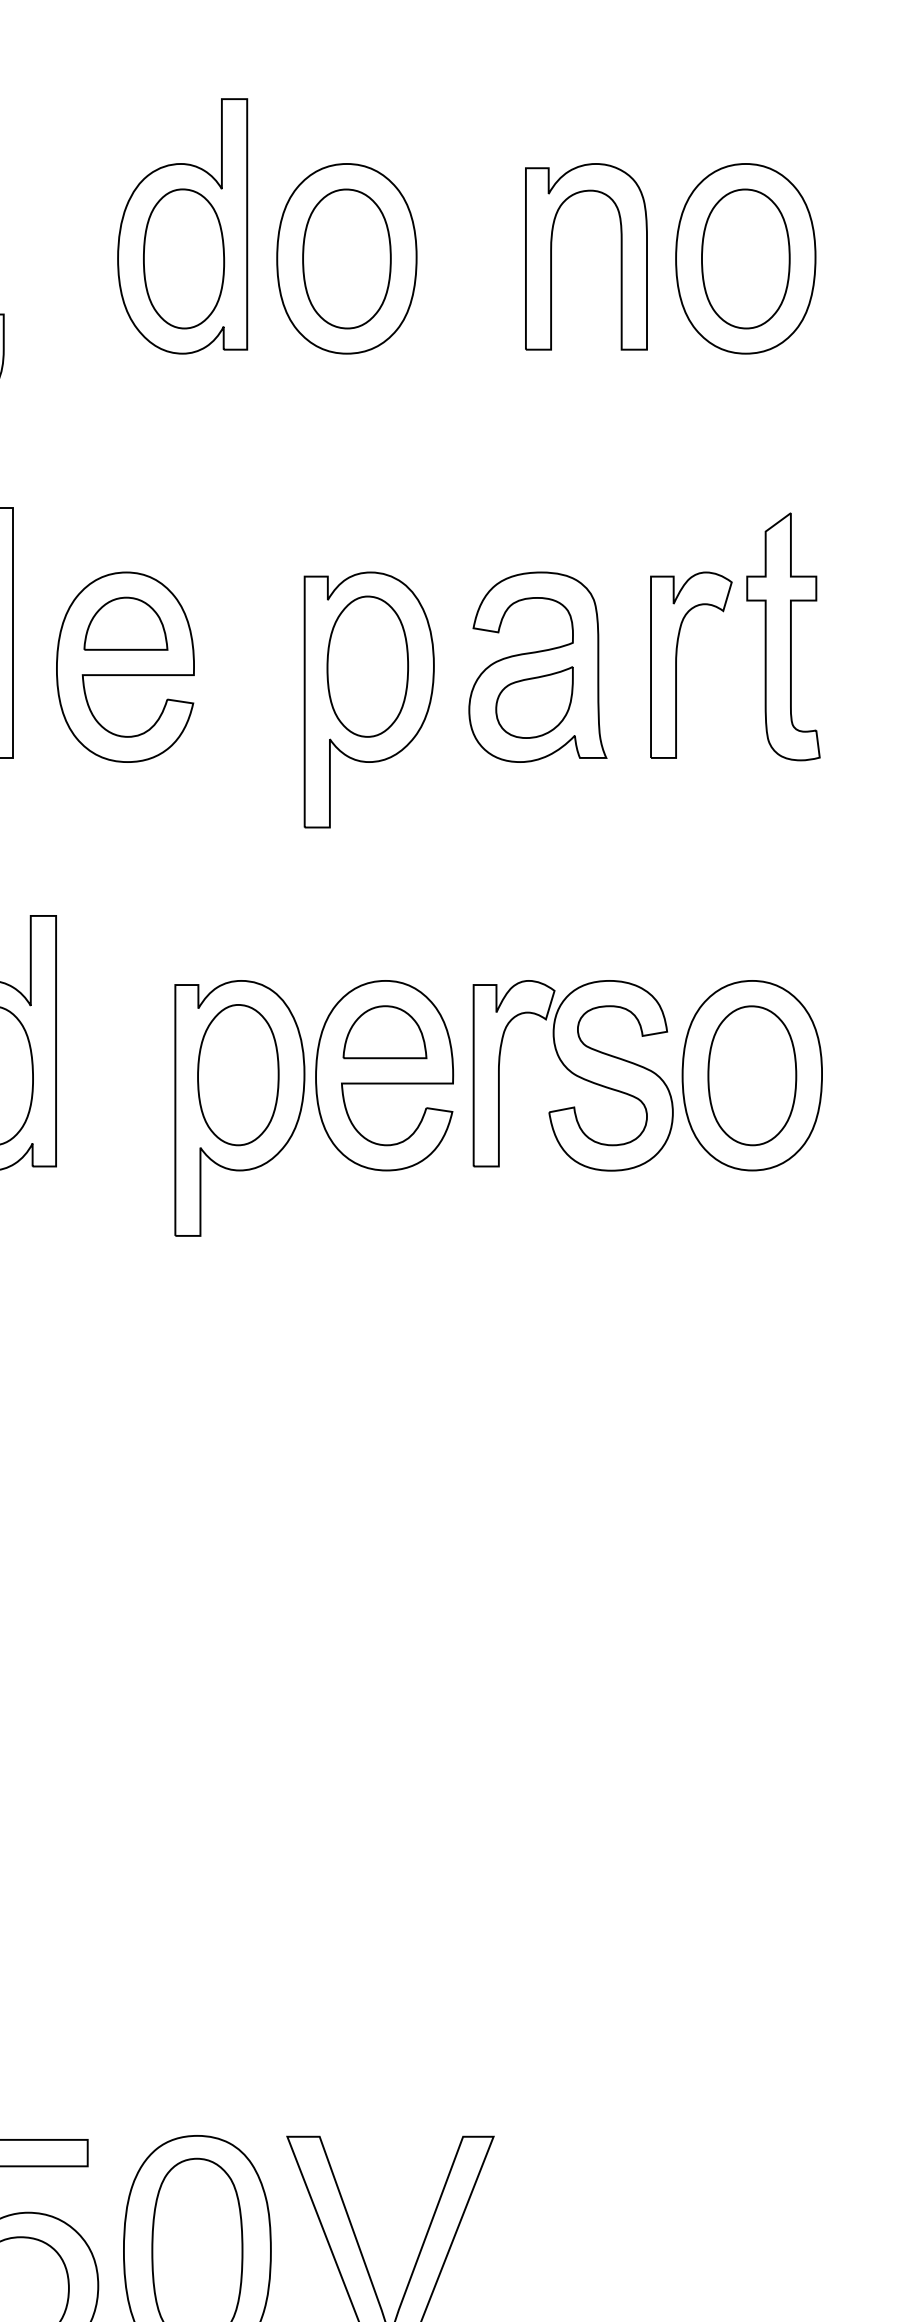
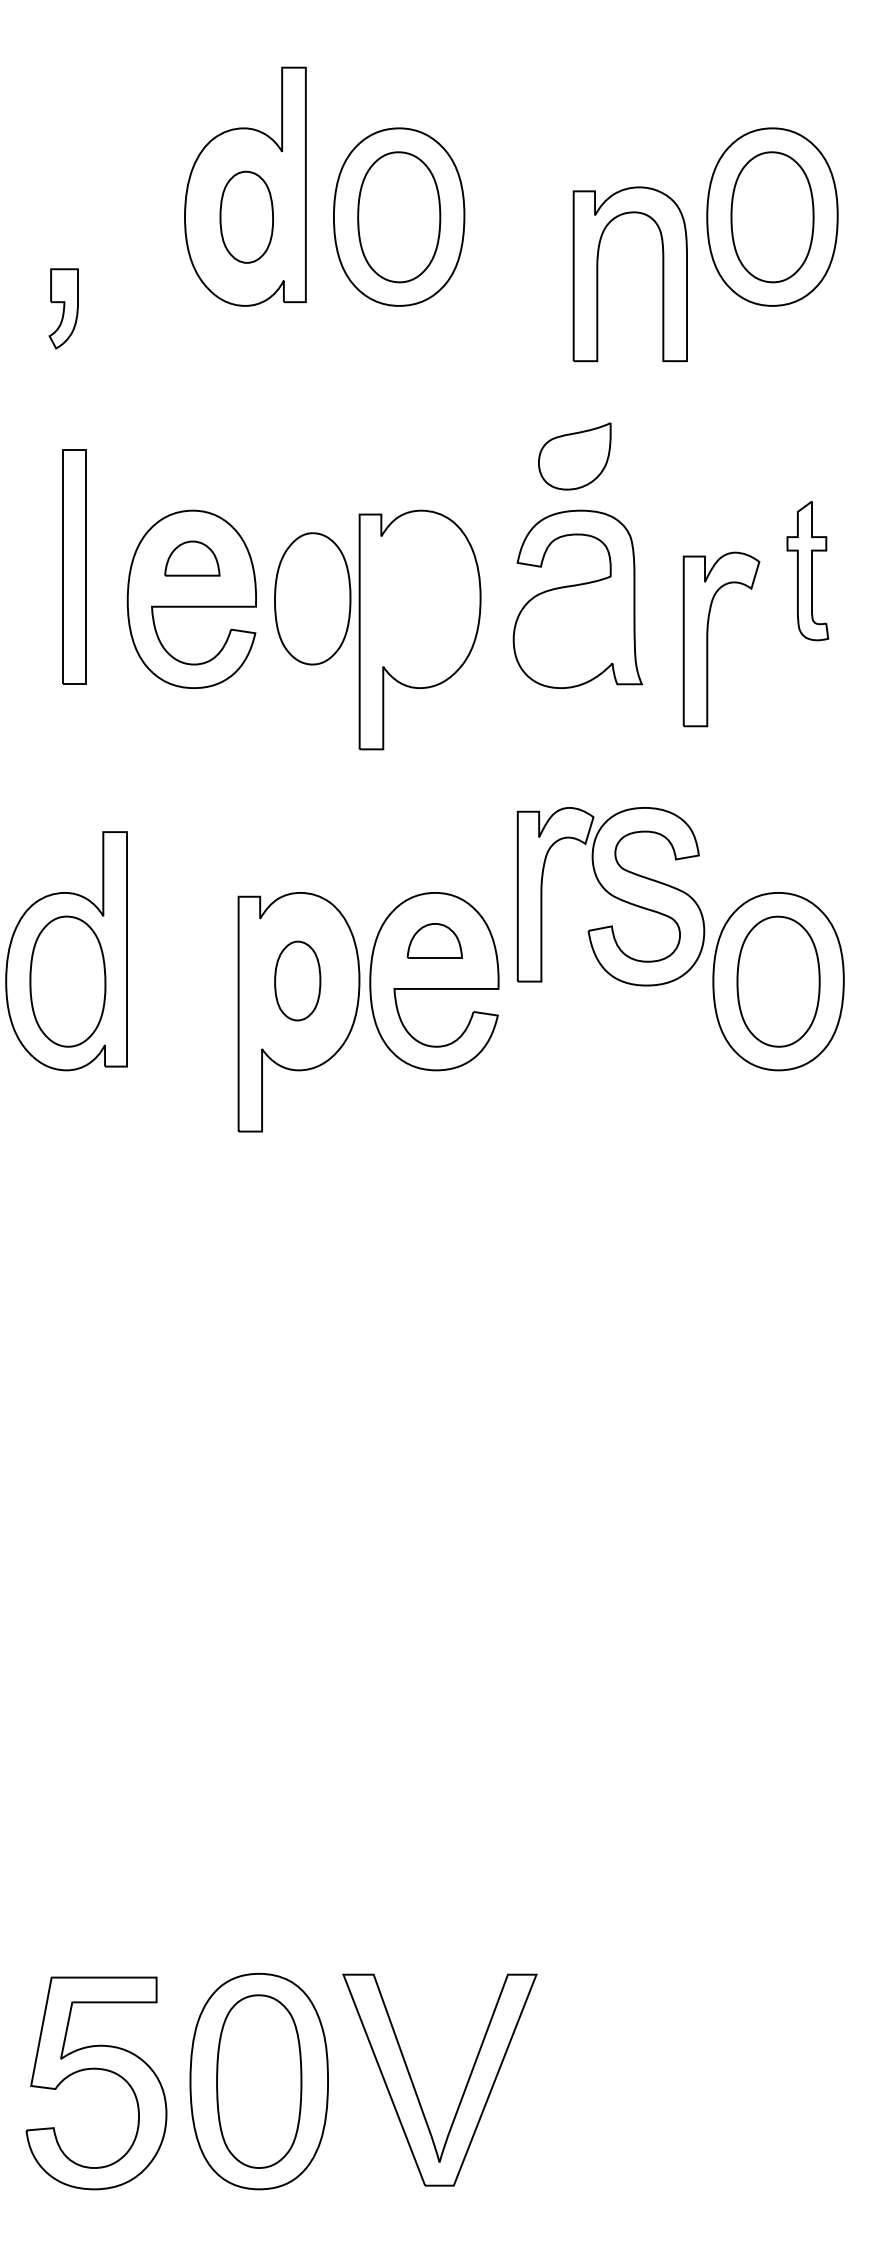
part: (552, 257) -> (598, 274), moved
part: (183, 259) -> (246, 217), size x0.7
part: (126, 623) -> (192, 558), size x0.7
part: (783, 636) -> (807, 570), size x0.6
part: (677, 665) -> (708, 639), moved
part: (367, 666) -> (312, 598), moved
part: (534, 702) -> (574, 456), moved
part: (384, 1031) -> (434, 940), size x0.7
part: (238, 1074) -> (297, 980), size x0.6
part: (572, 1075) -> (610, 896), moved

